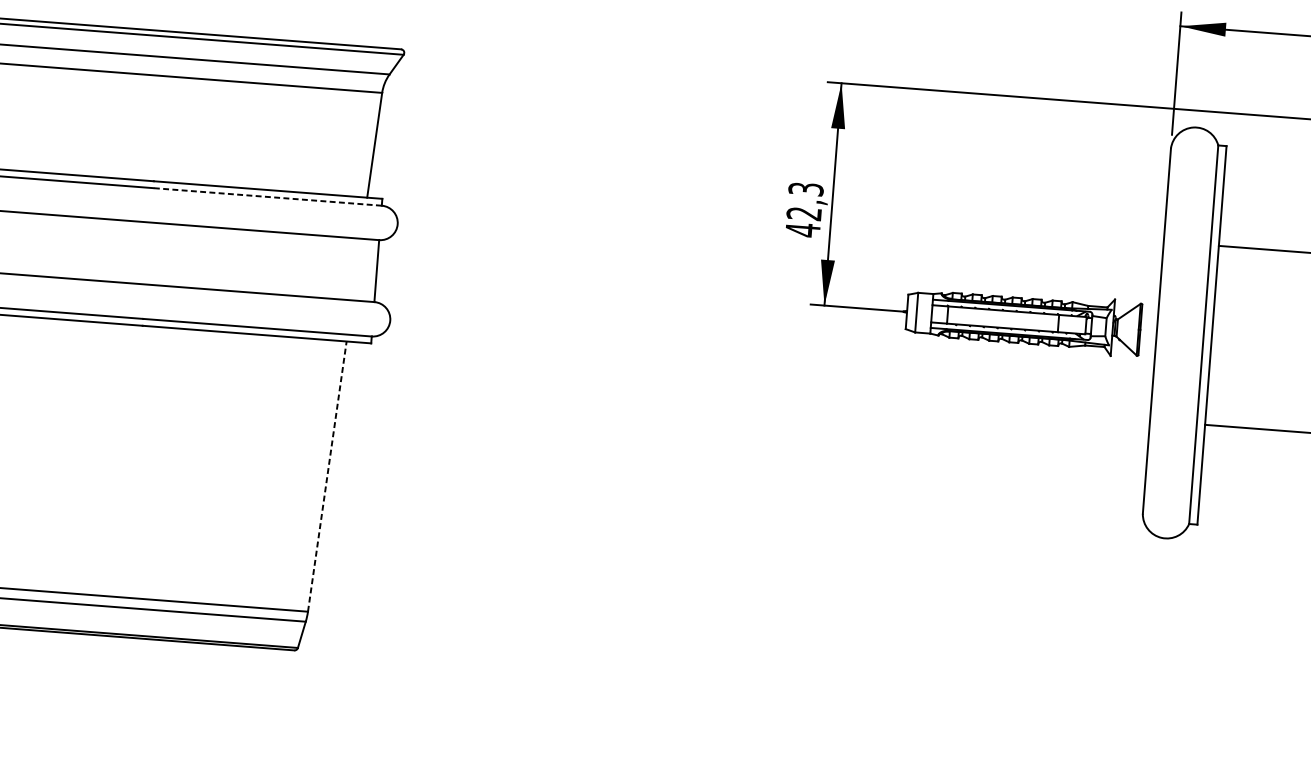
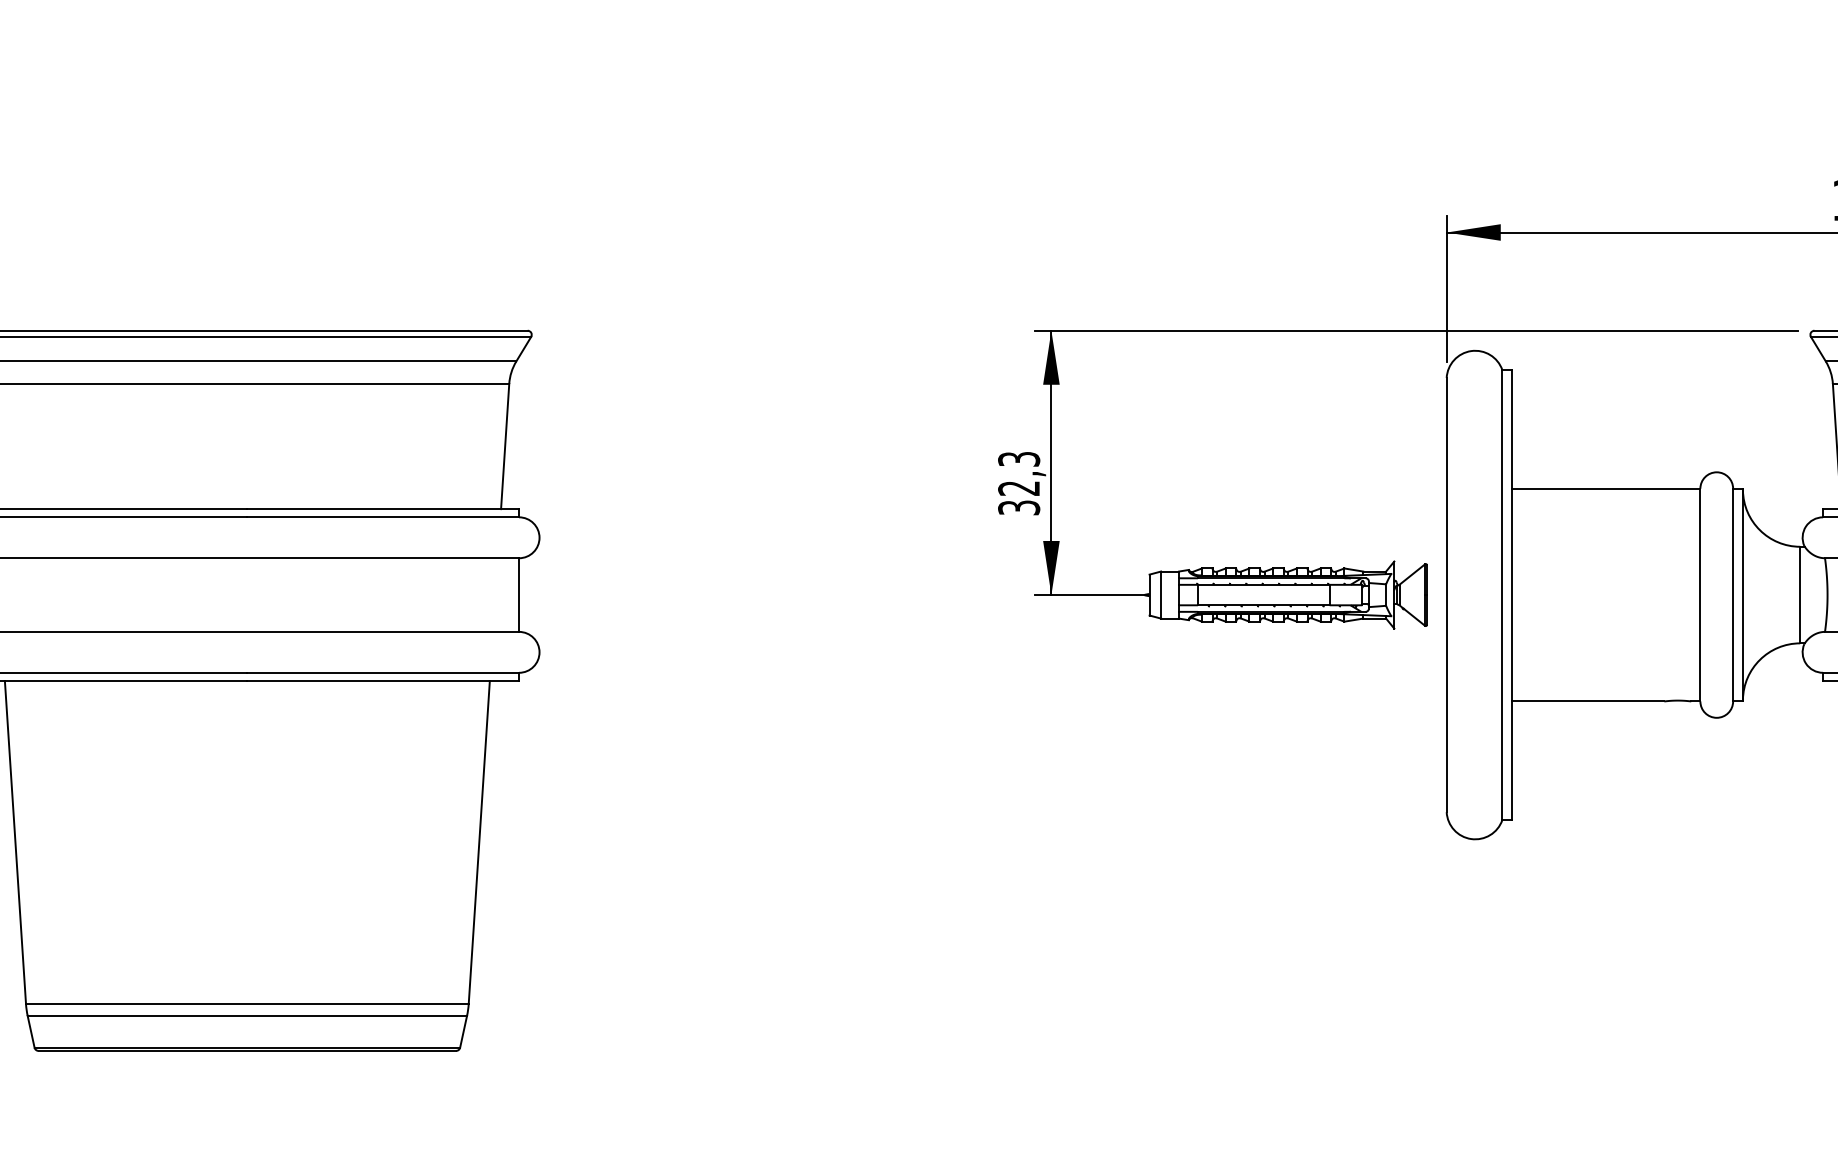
line: (267, 197) -> (383, 517), dashed -> solid
text: (803, 229) -> (1019, 507), 42,3 -> 32,3
line: (327, 476) -> (479, 842), dashed -> solid

